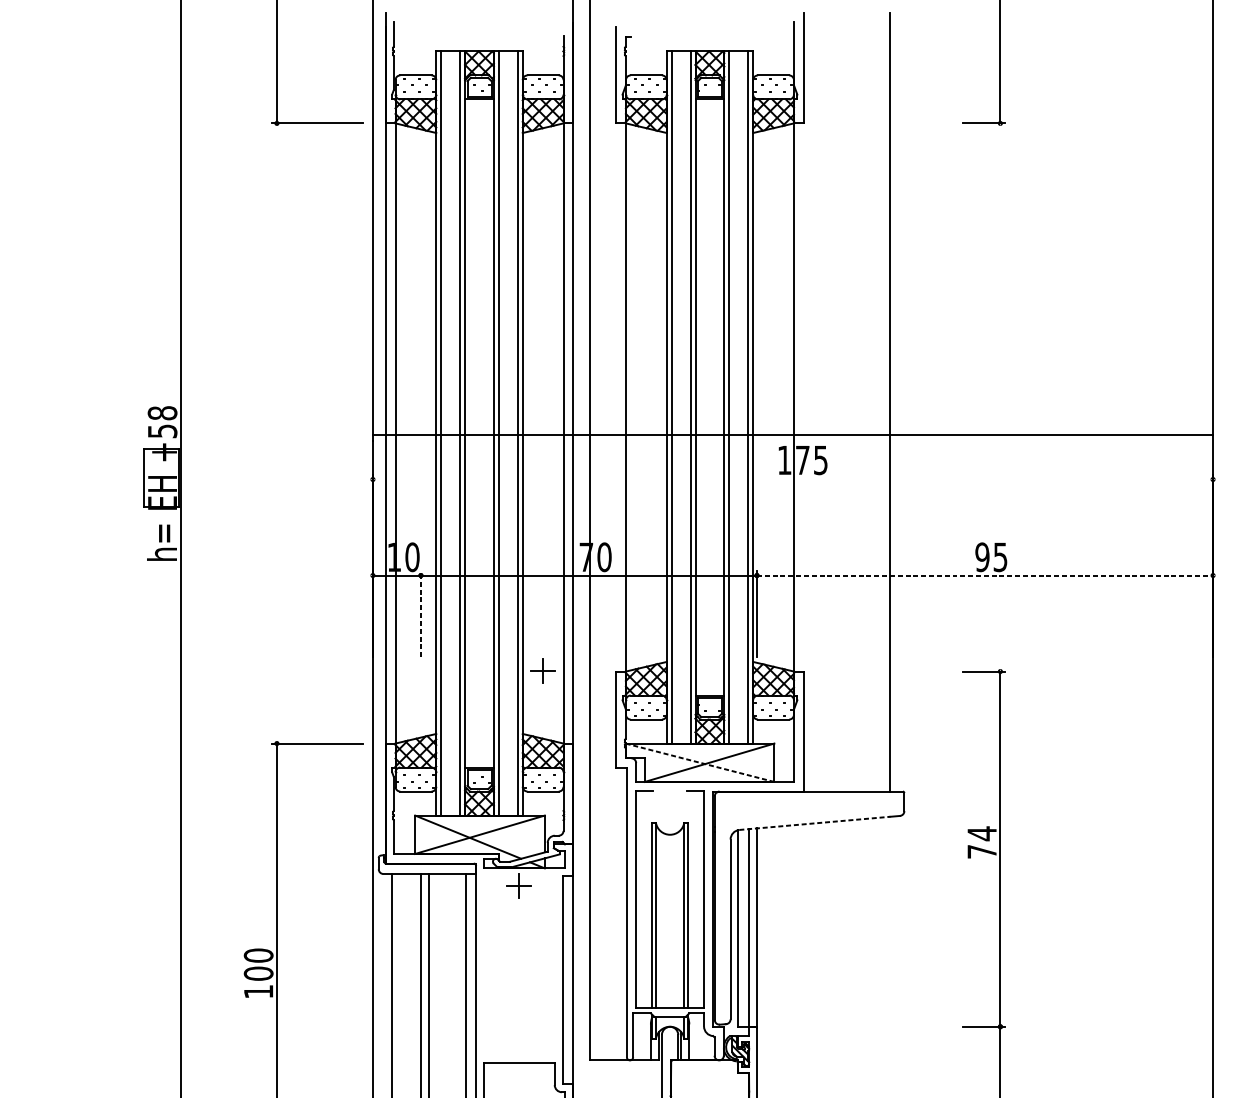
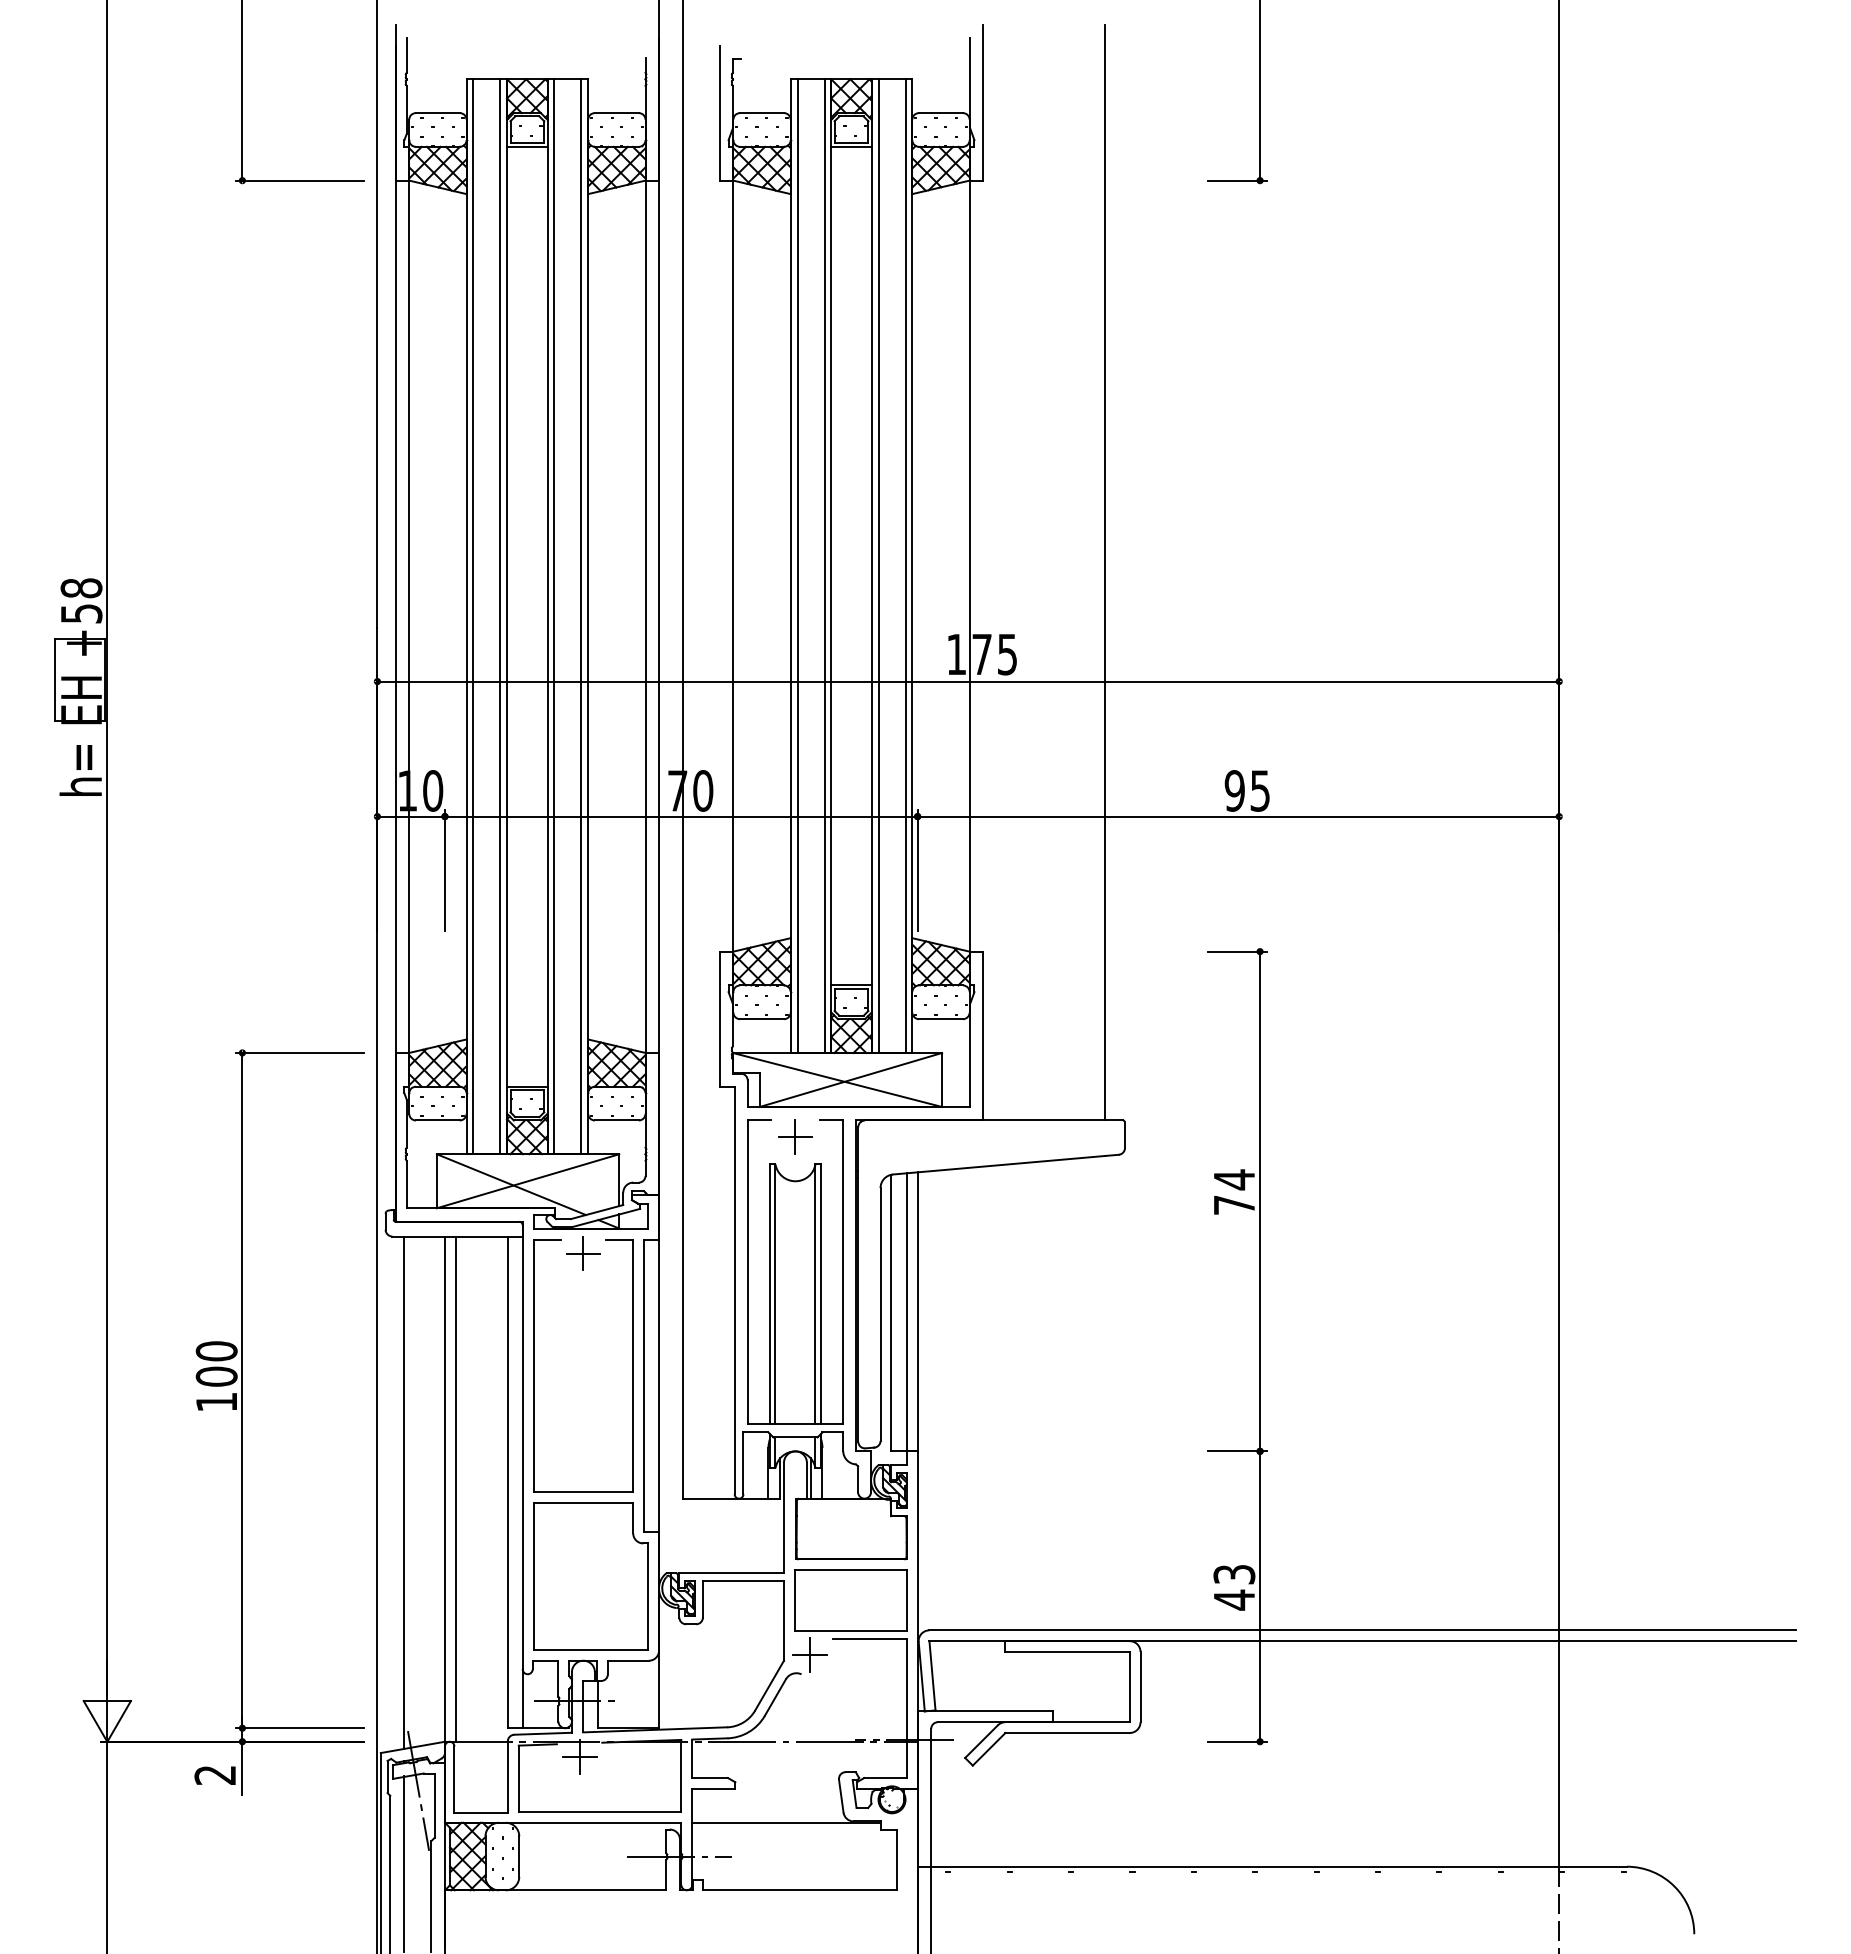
line: (793, 435) -> (968, 681), moved
line: (985, 575) -> (1238, 816), dashed -> solid
line: (420, 613) -> (444, 870), dashed -> solid
part: (542, 670) -> (795, 1136), moved
line: (699, 762) -> (837, 1079), dashed -> solid
line: (815, 823) -> (999, 1165), dashed -> solid
part: (484, 965) -> (534, 1365), added

